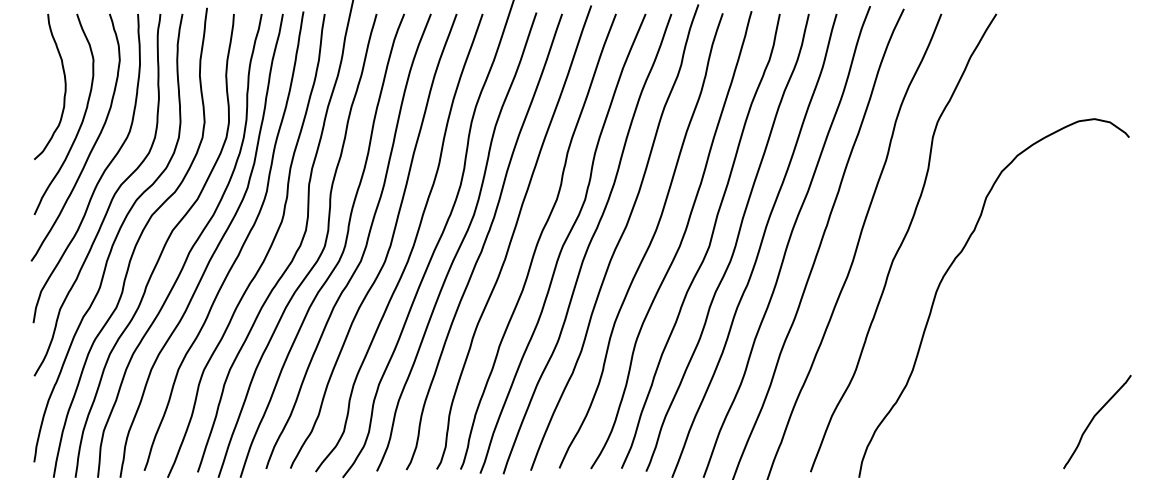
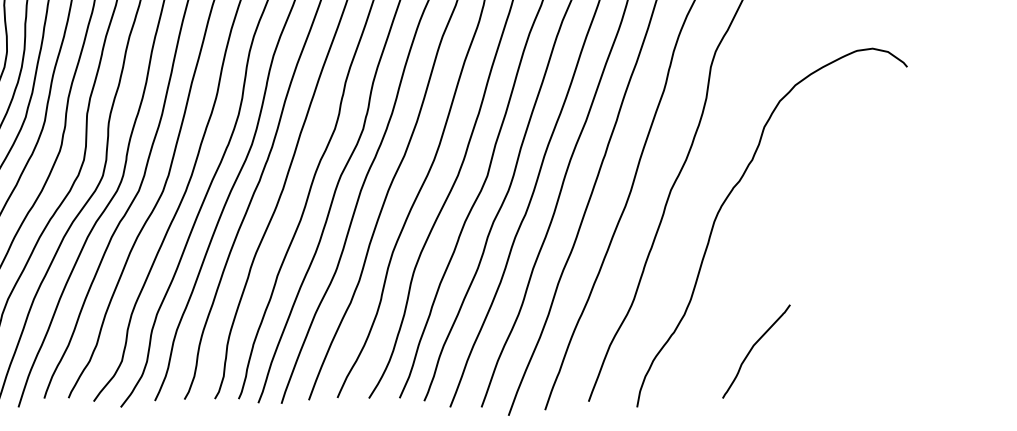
curve: (1094, 418) -> (753, 348), moved

